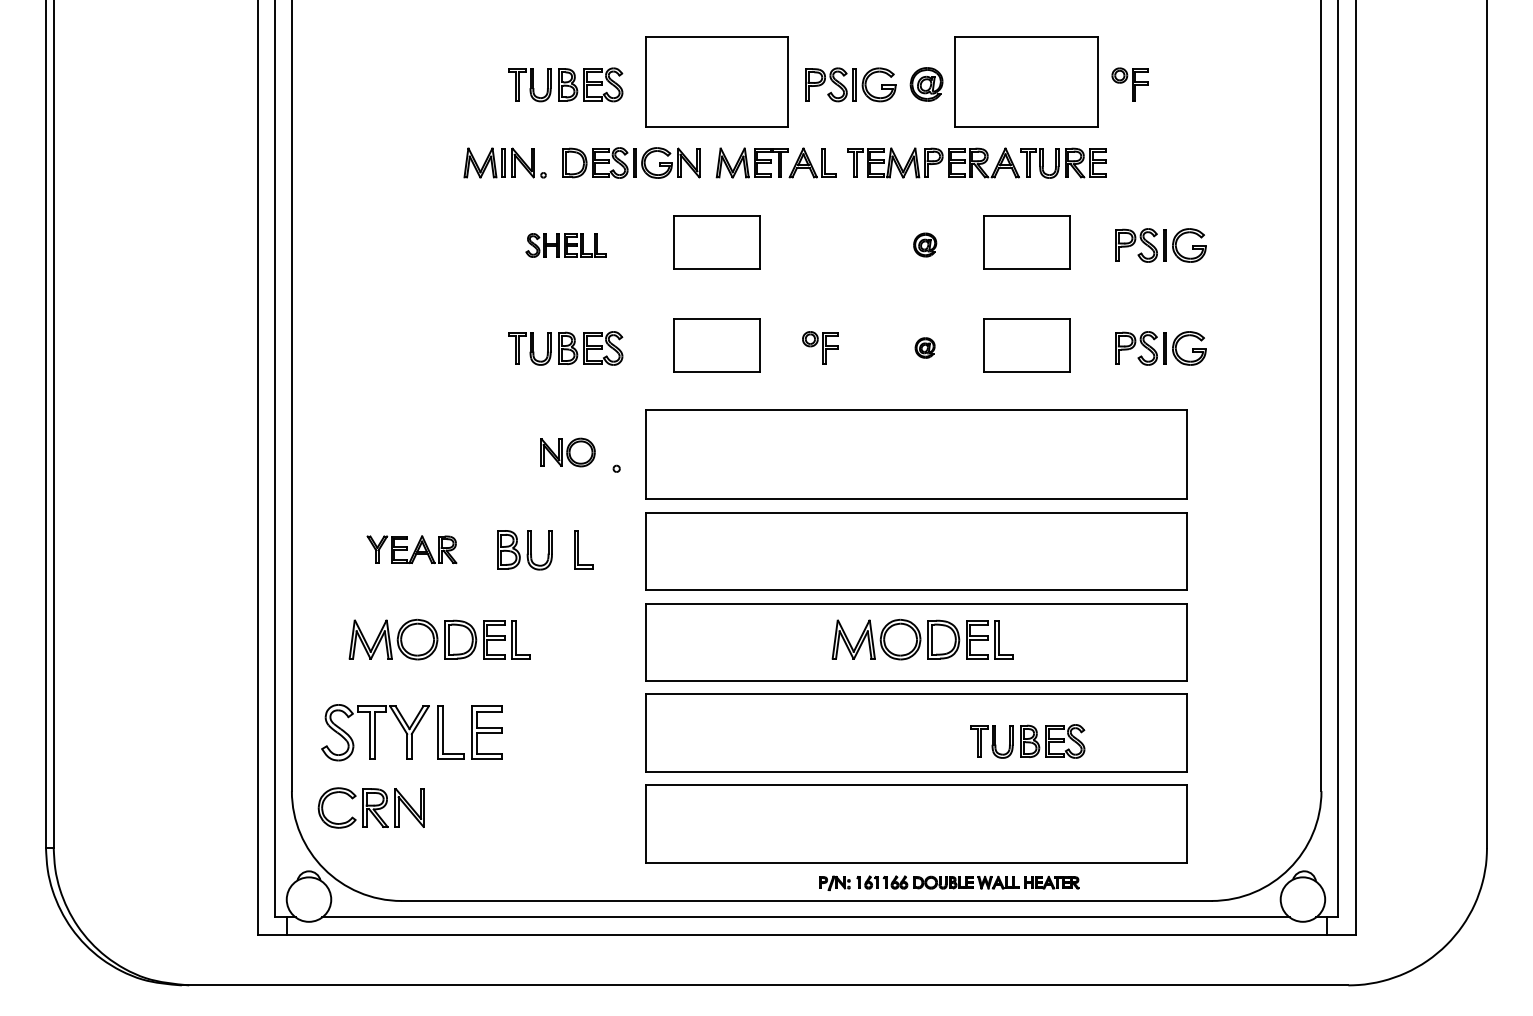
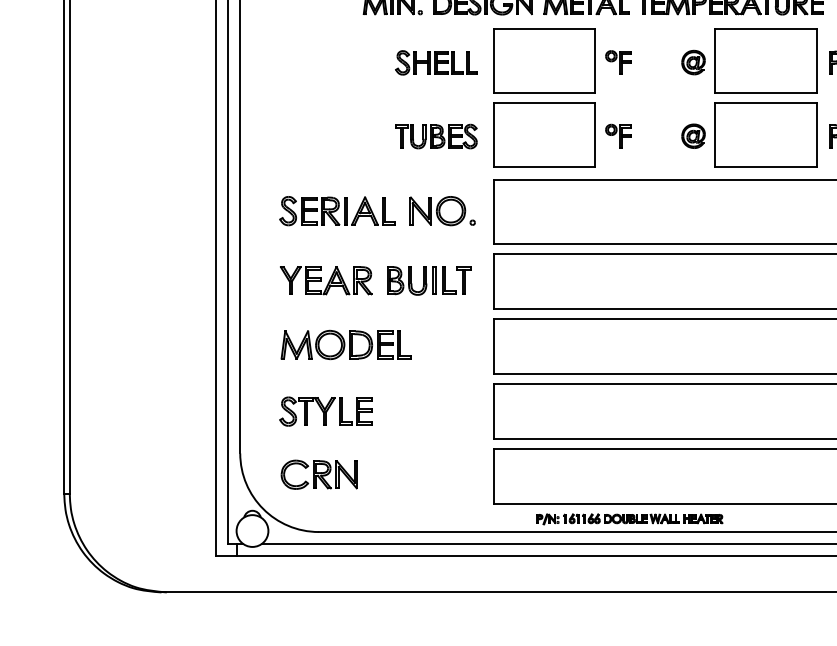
part: (716, 242) -> (544, 60), size x1.67
part: (1026, 242) -> (766, 60), size x1.67
part: (820, 244) -> (618, 62), added
part: (924, 244) -> (693, 62), size x1.43
part: (565, 245) -> (436, 62), size x1.43
part: (716, 345) -> (544, 134), size x1.67
part: (1026, 345) -> (766, 134), size x1.67
part: (924, 347) -> (693, 135), size x1.67
part: (427, 452) -> (337, 211), added
part: (568, 452) -> (438, 211), size x1.43
part: (411, 549) -> (325, 280), size x1.43
line: (562, 549) -> (433, 280), added
part: (604, 549) -> (463, 280), added
part: (922, 639) -> (691, 344), removed
part: (411, 732) -> (325, 411), size x0.71
part: (1027, 741) -> (766, 417), removed
part: (370, 807) -> (318, 474), moved
part: (949, 882) -> (630, 518), moved

